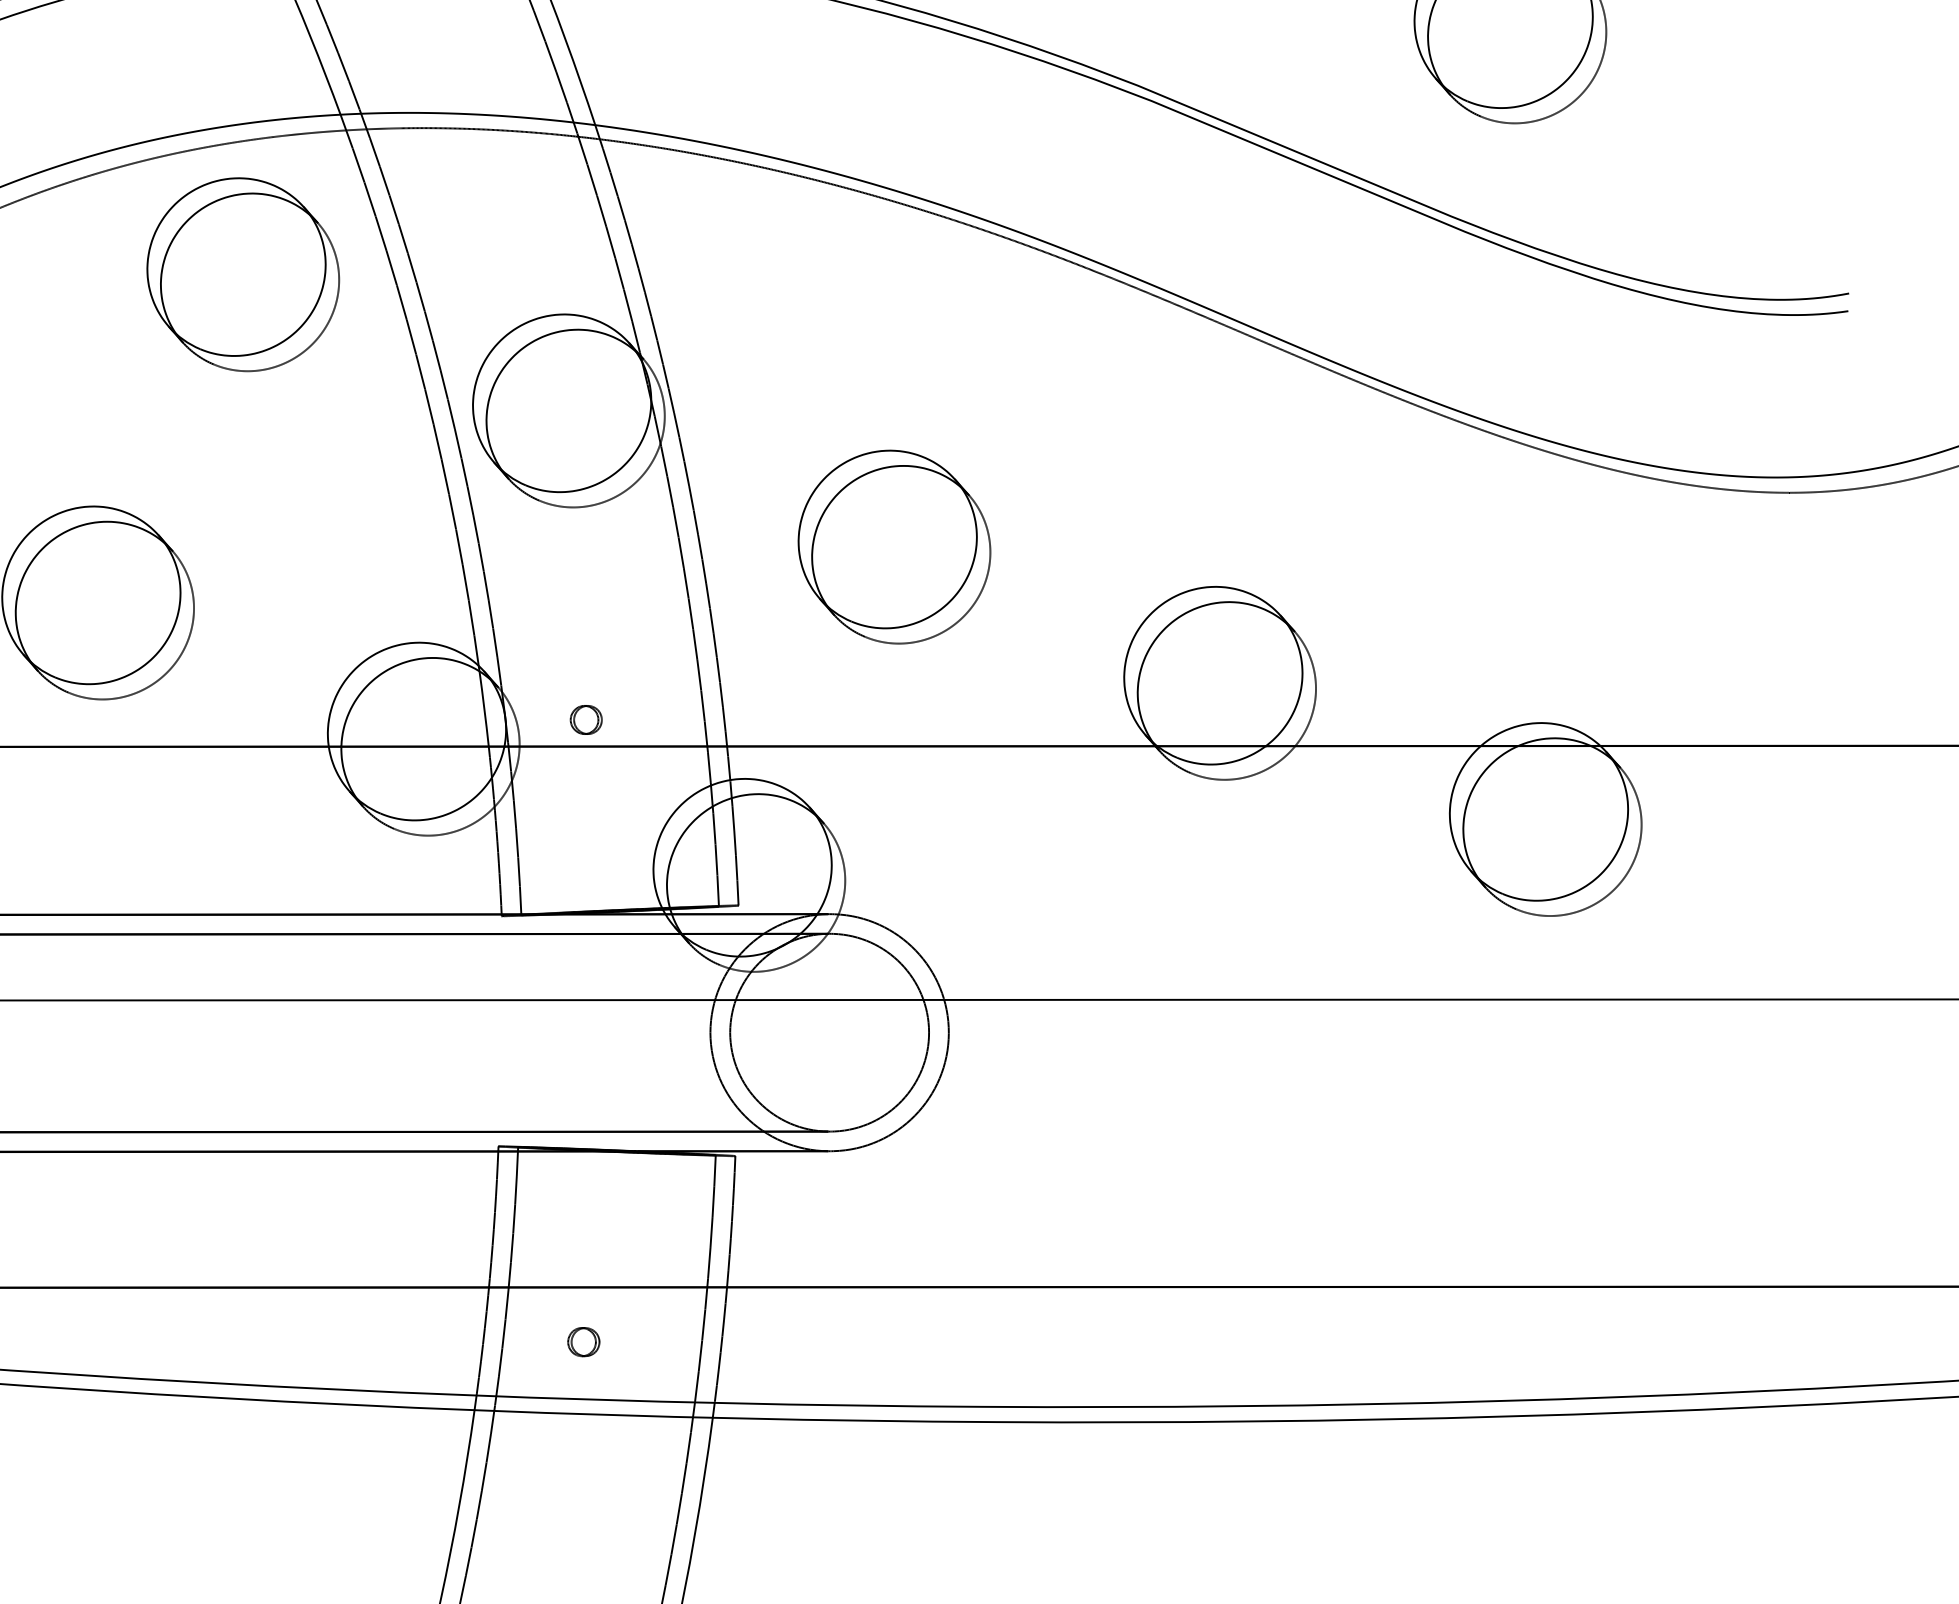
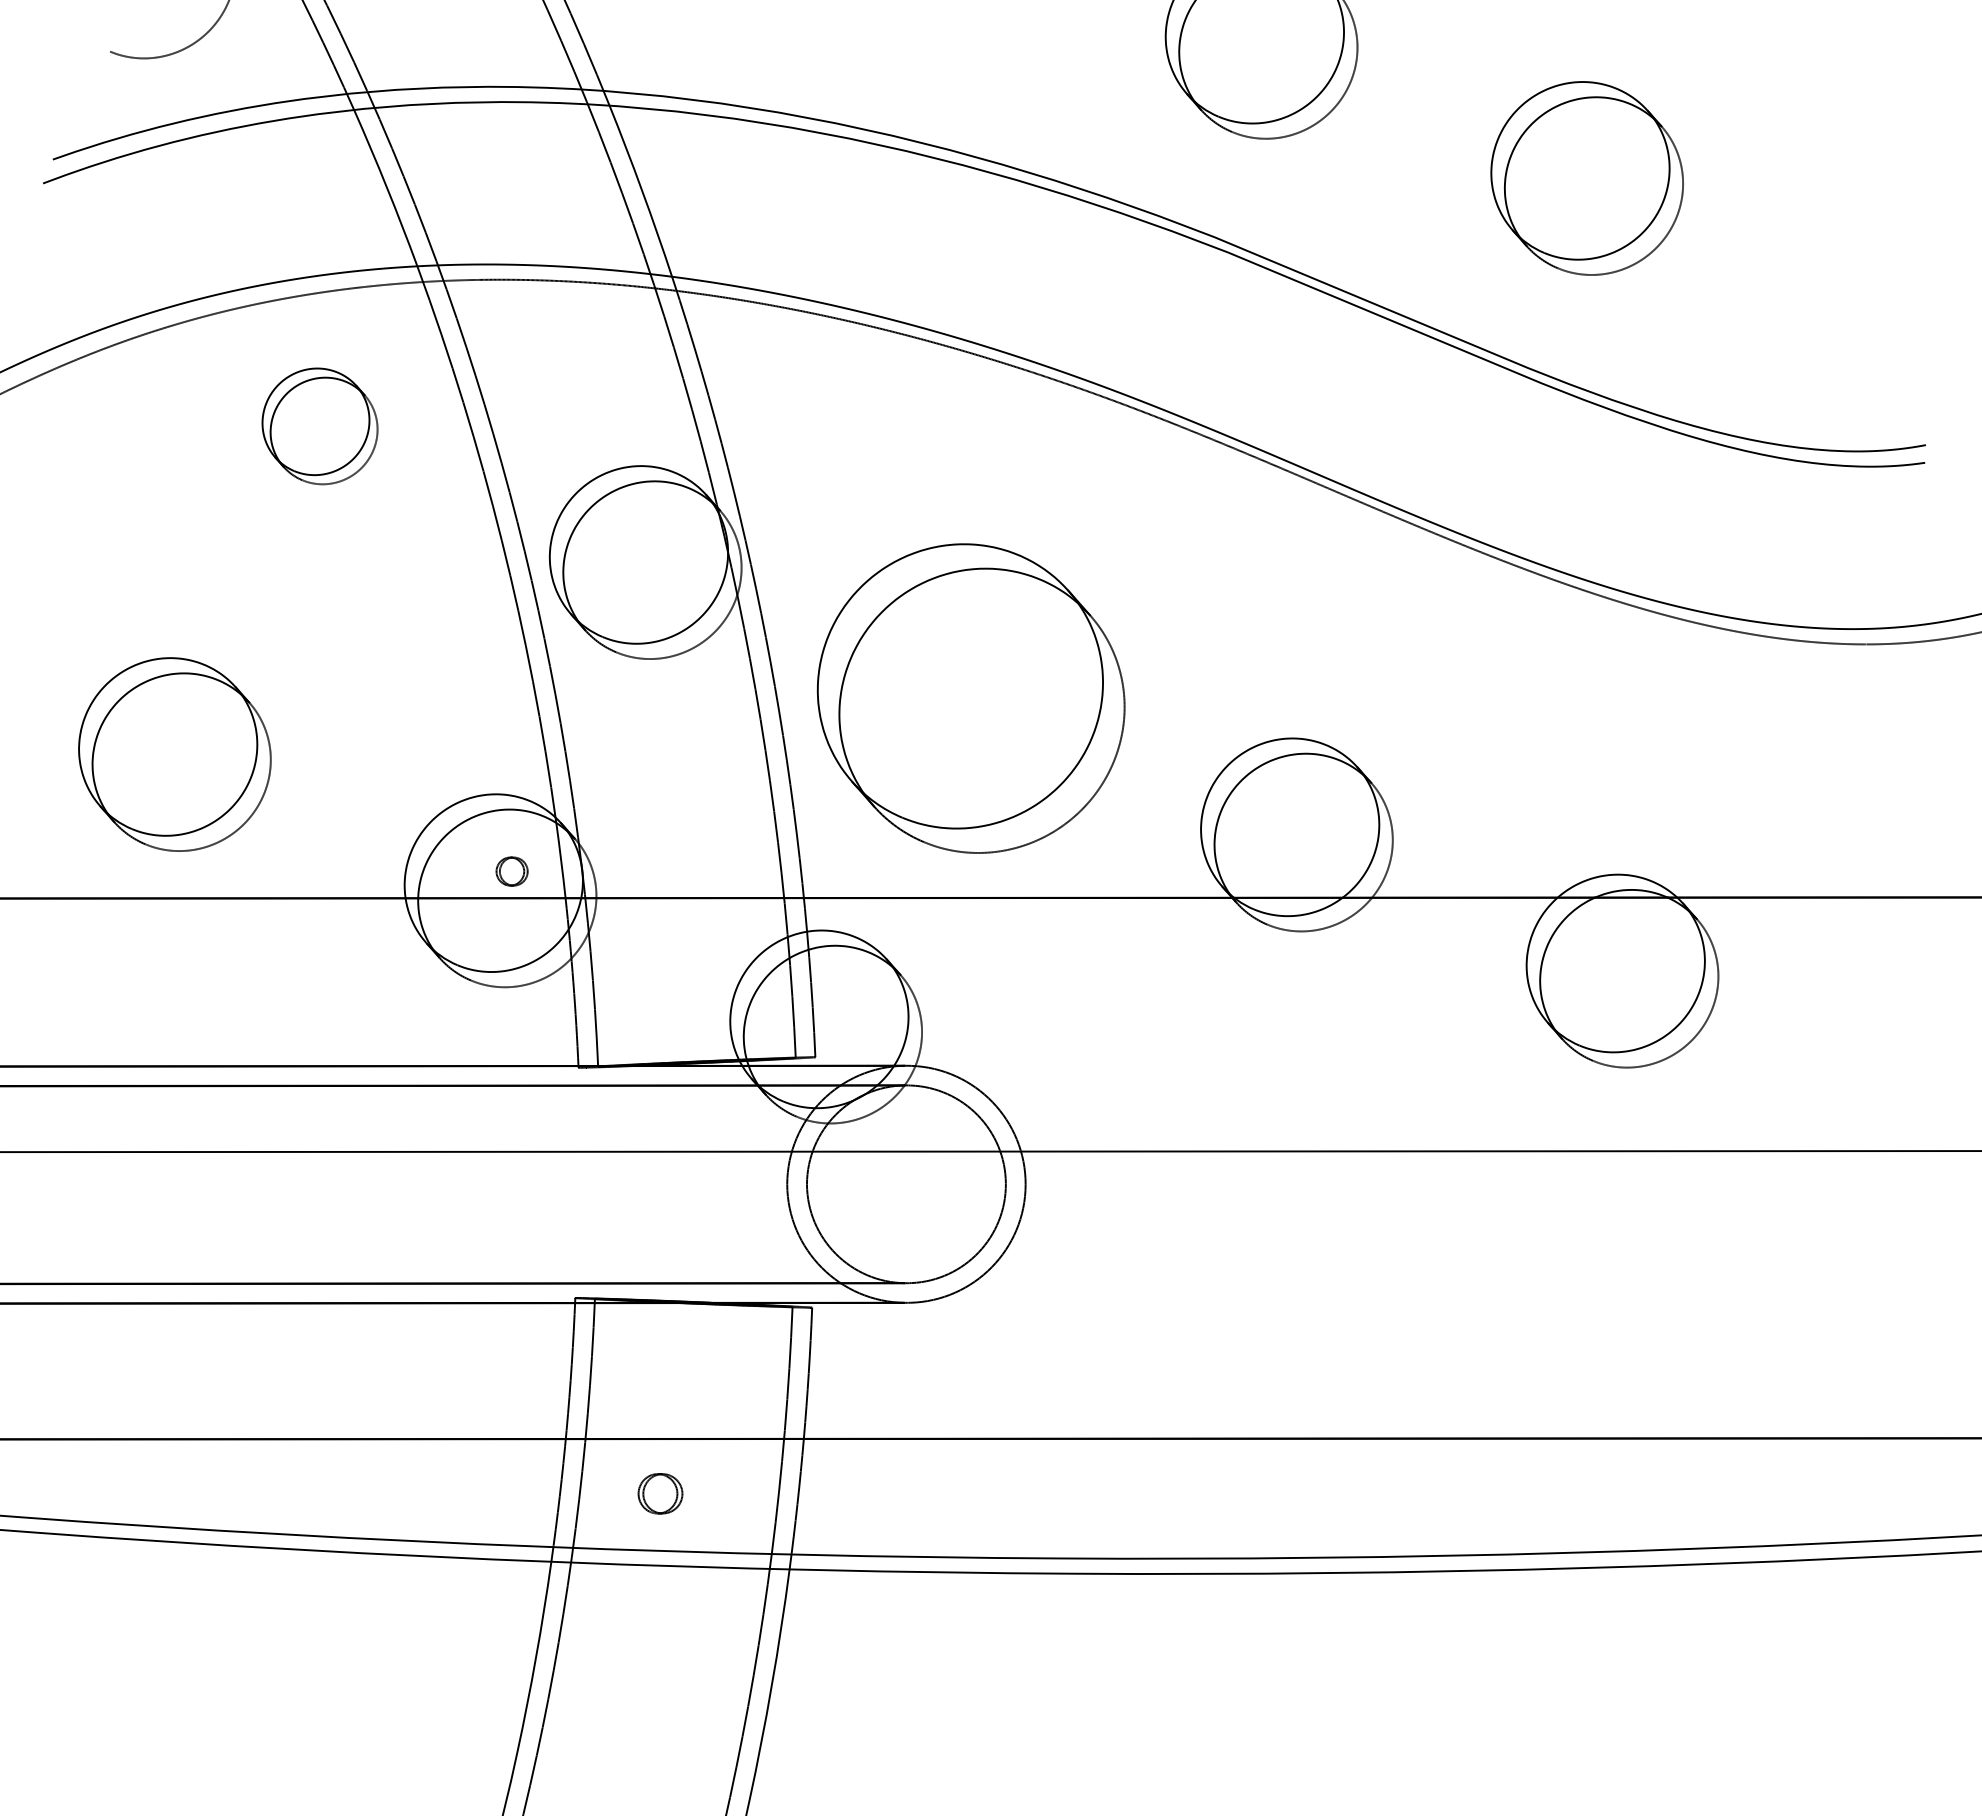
part: (242, 274) -> (319, 426), size x0.6
part: (894, 546) -> (971, 698), size x1.6
part: (585, 719) -> (511, 871), moved
part: (583, 1341) -> (660, 1493), size x1.4

